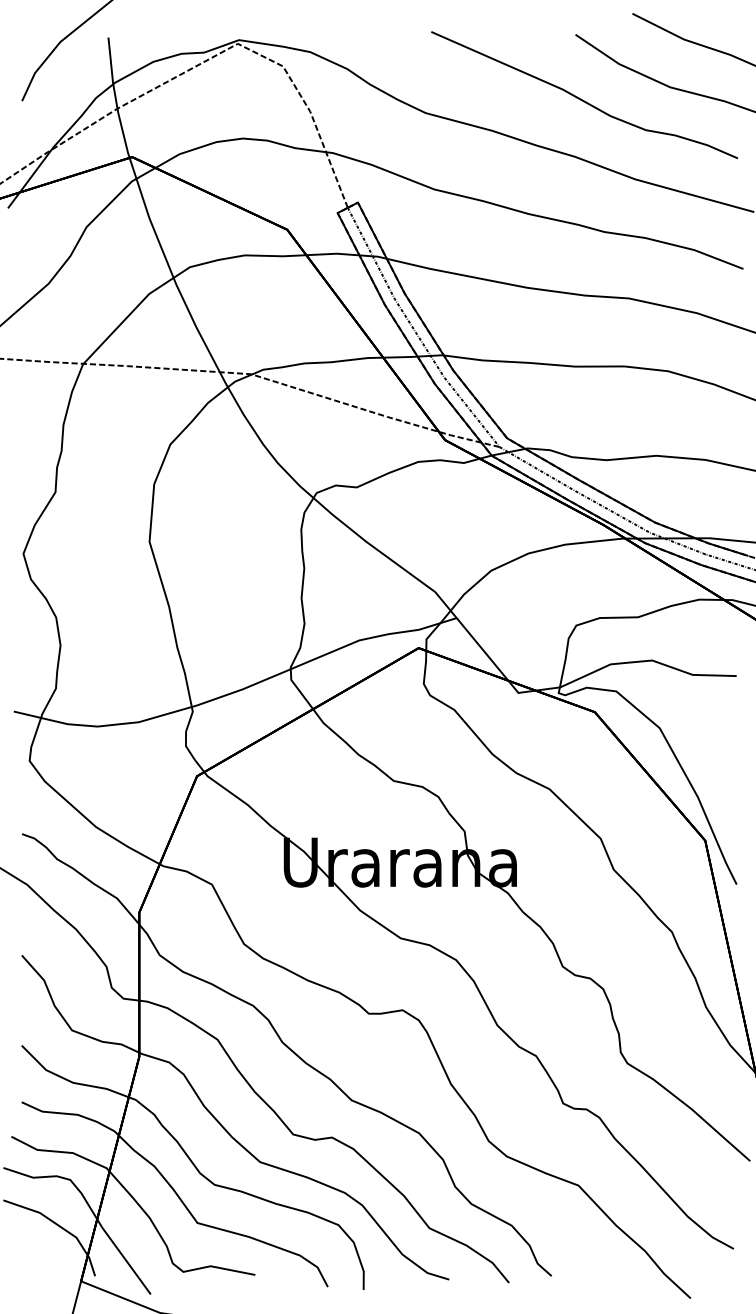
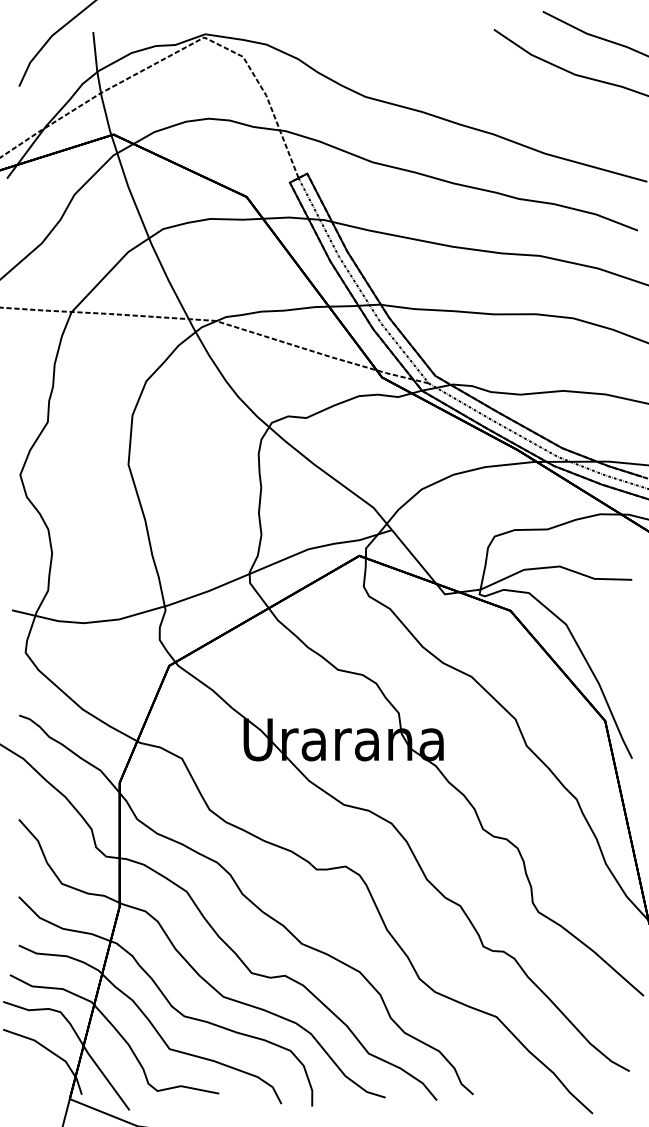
curve: (581, 98) -> (499, 84), removed

